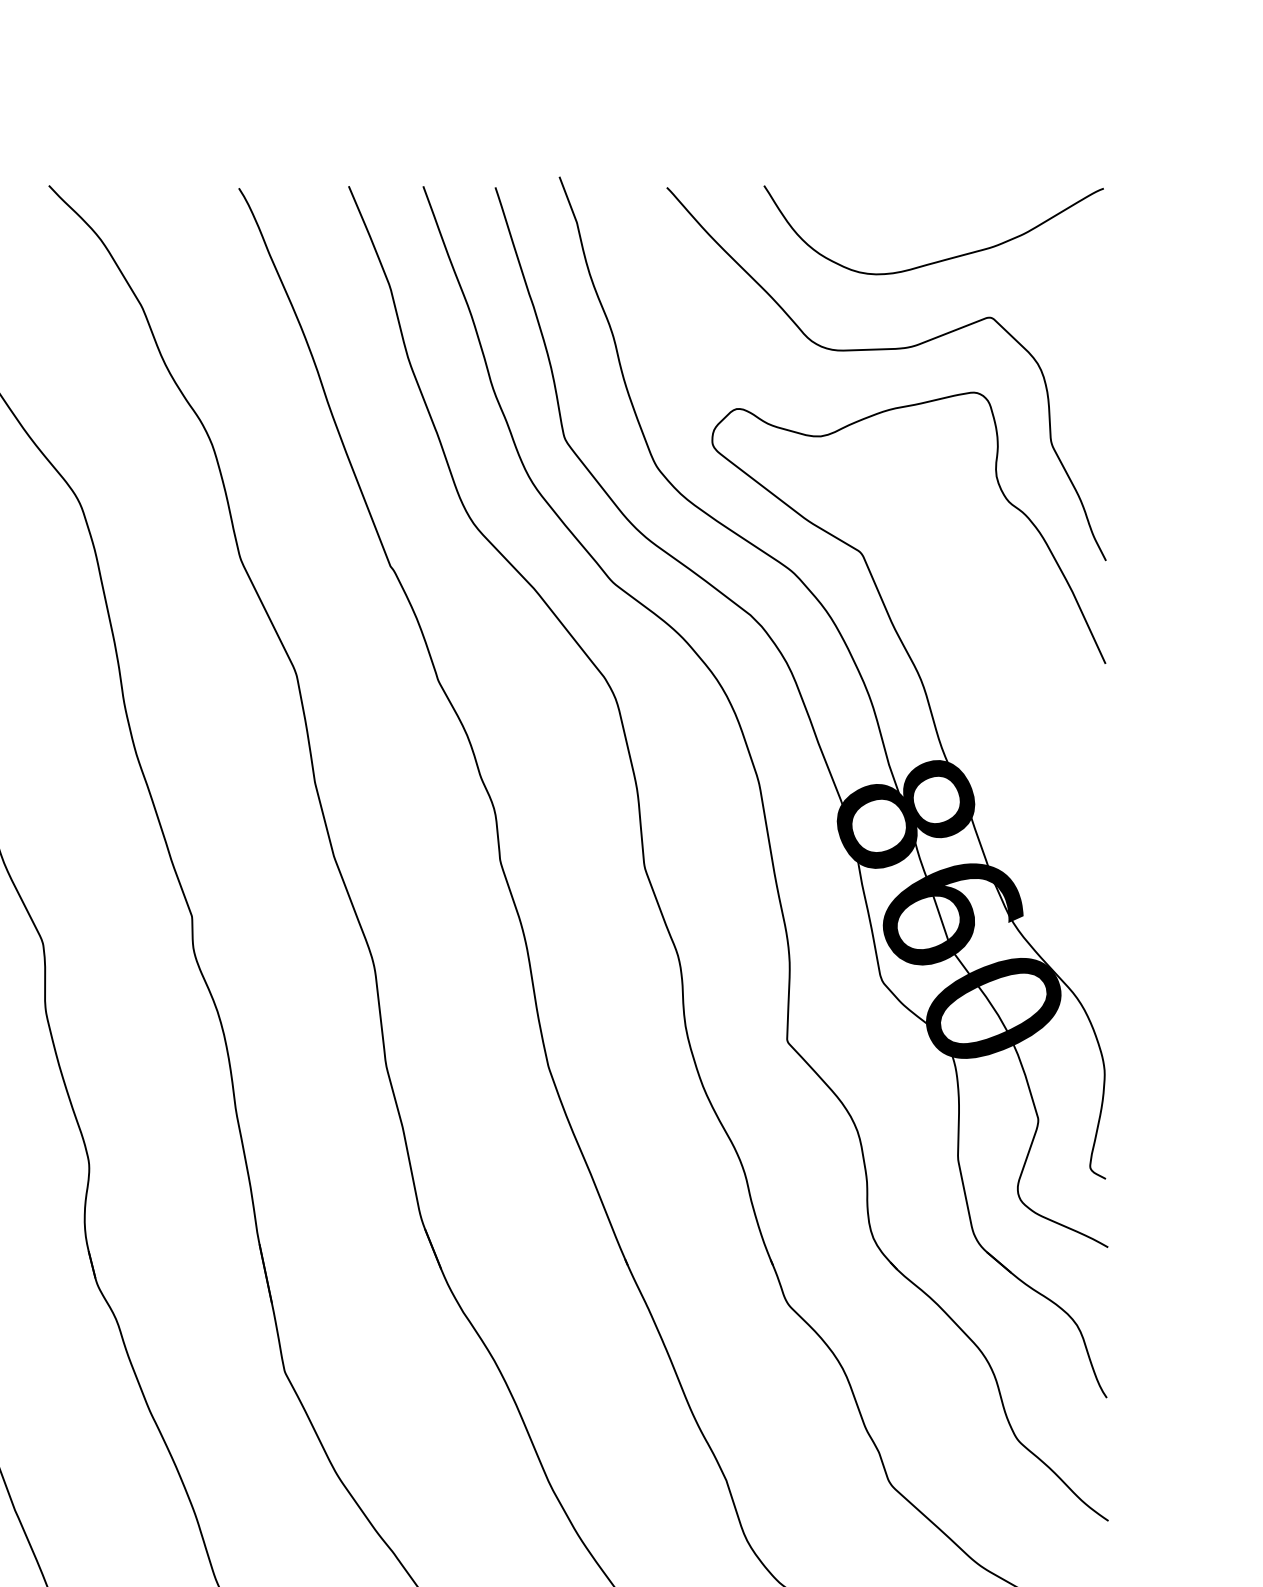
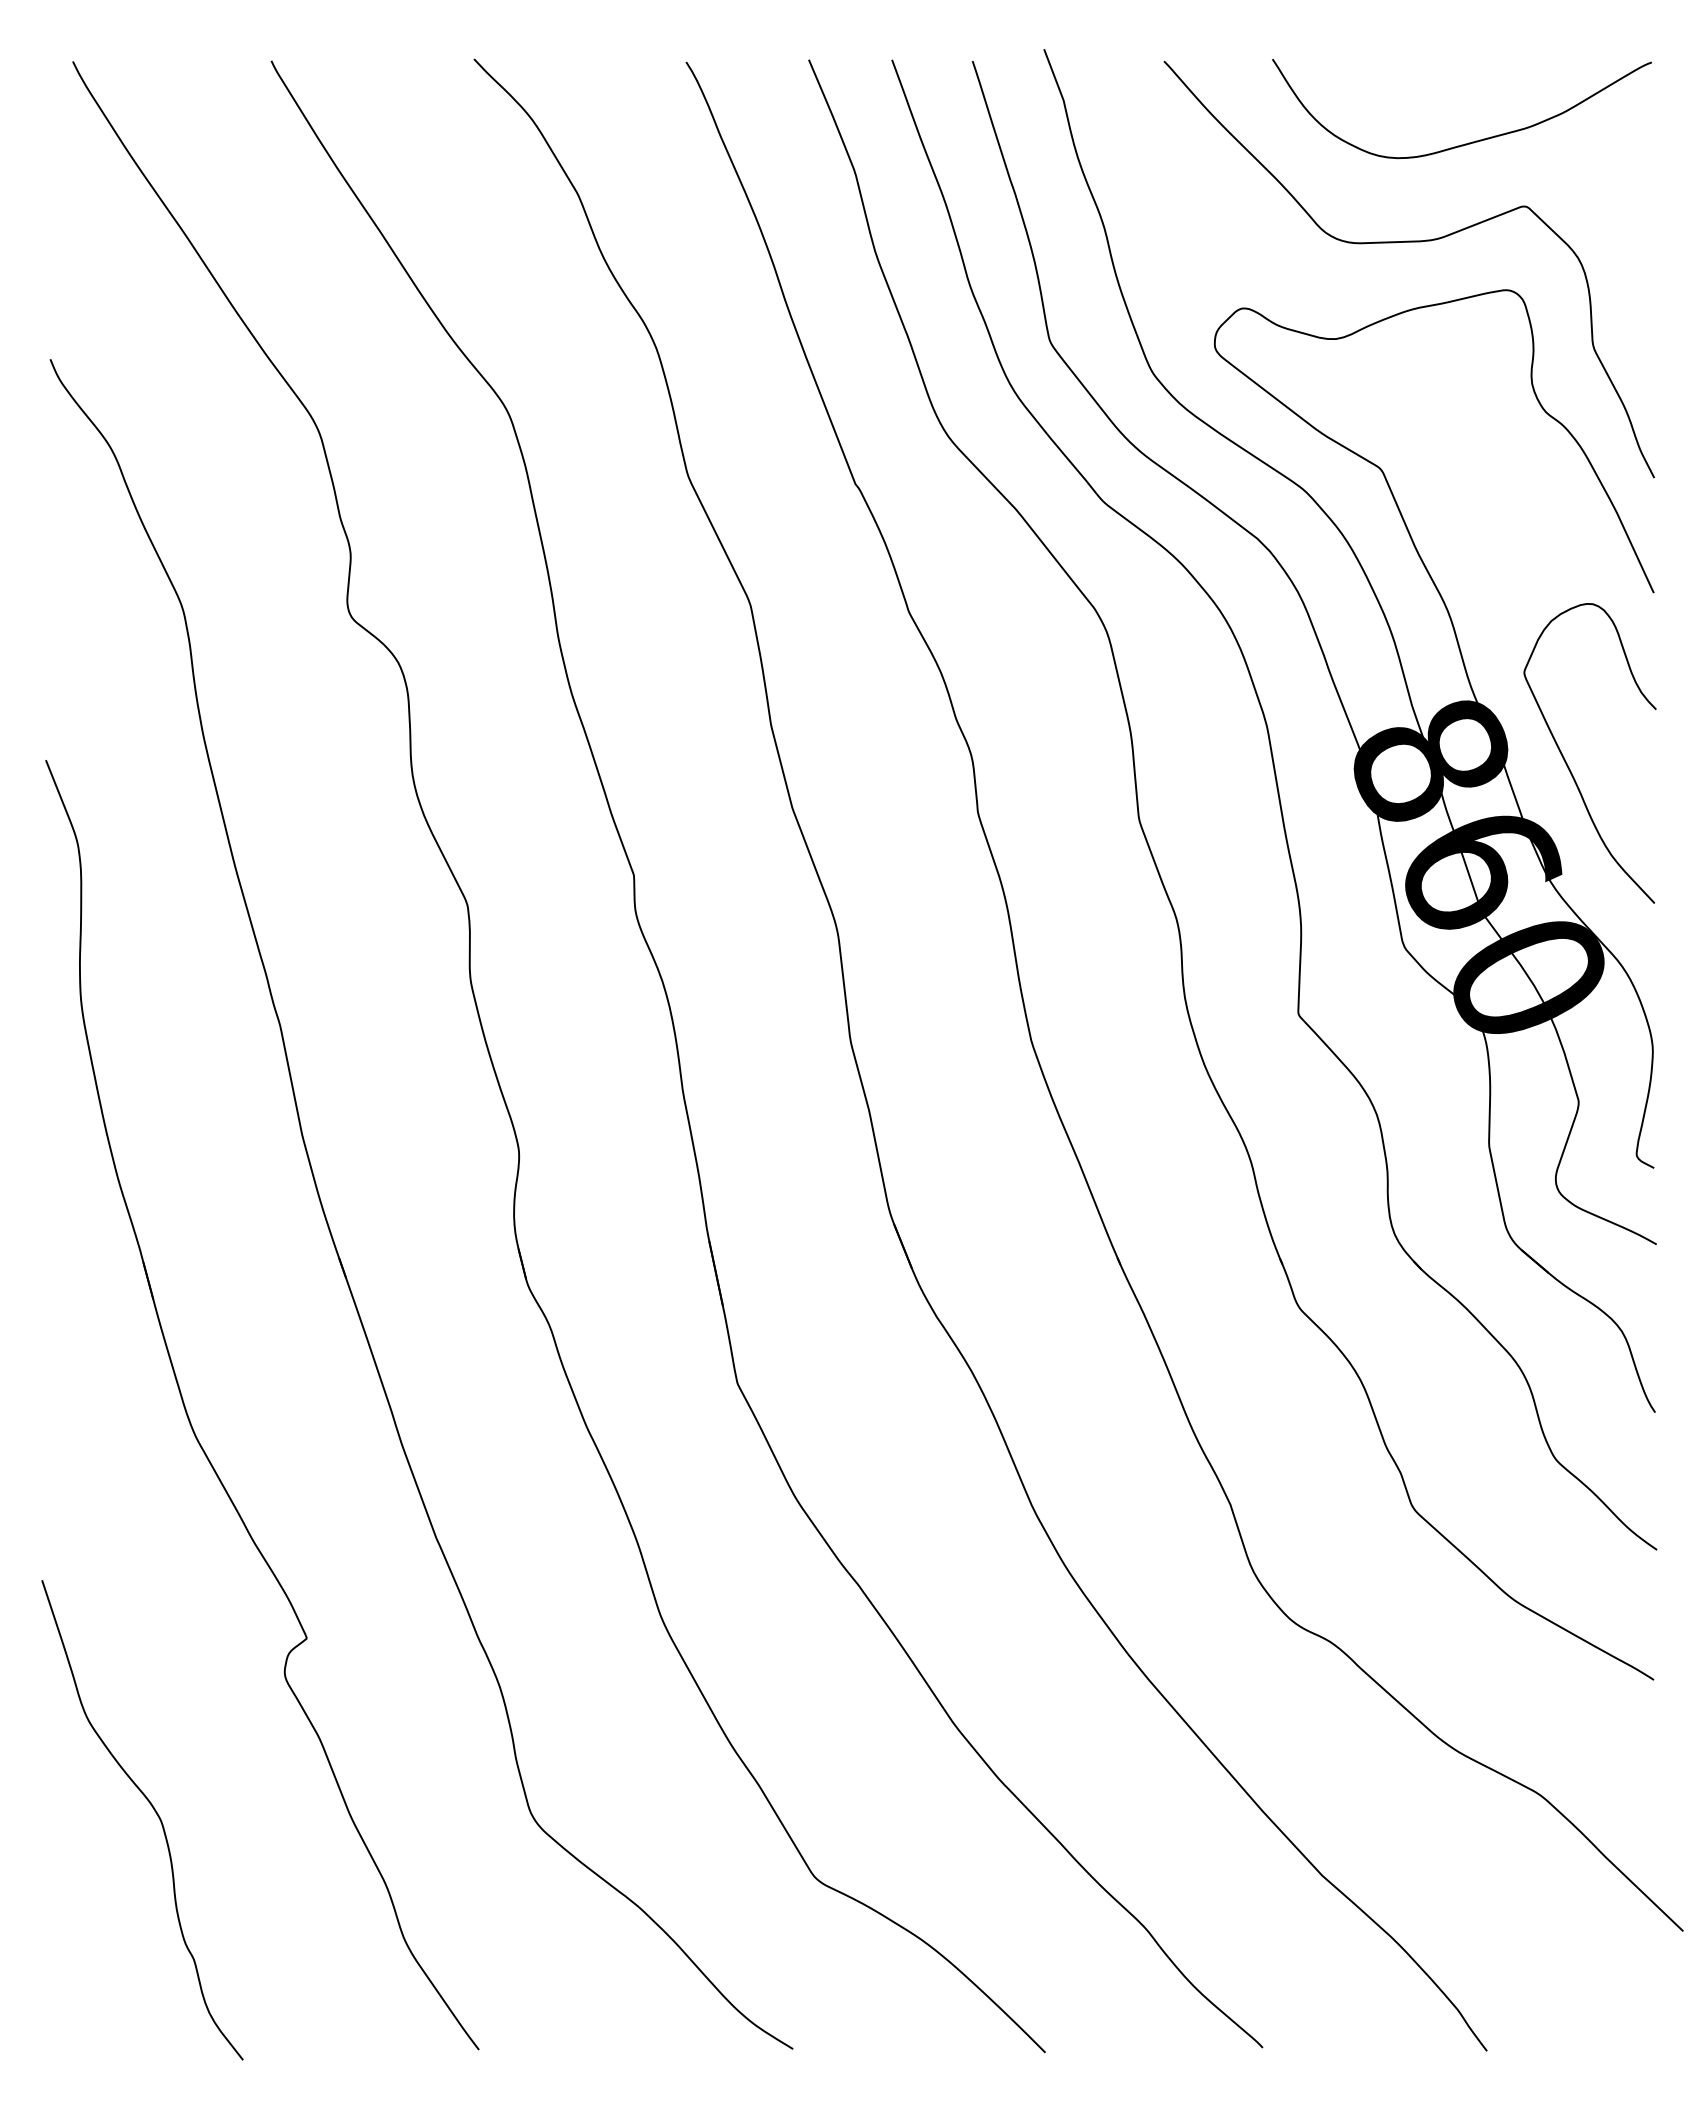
curve: (1028, 816) -> (1567, 763), added

